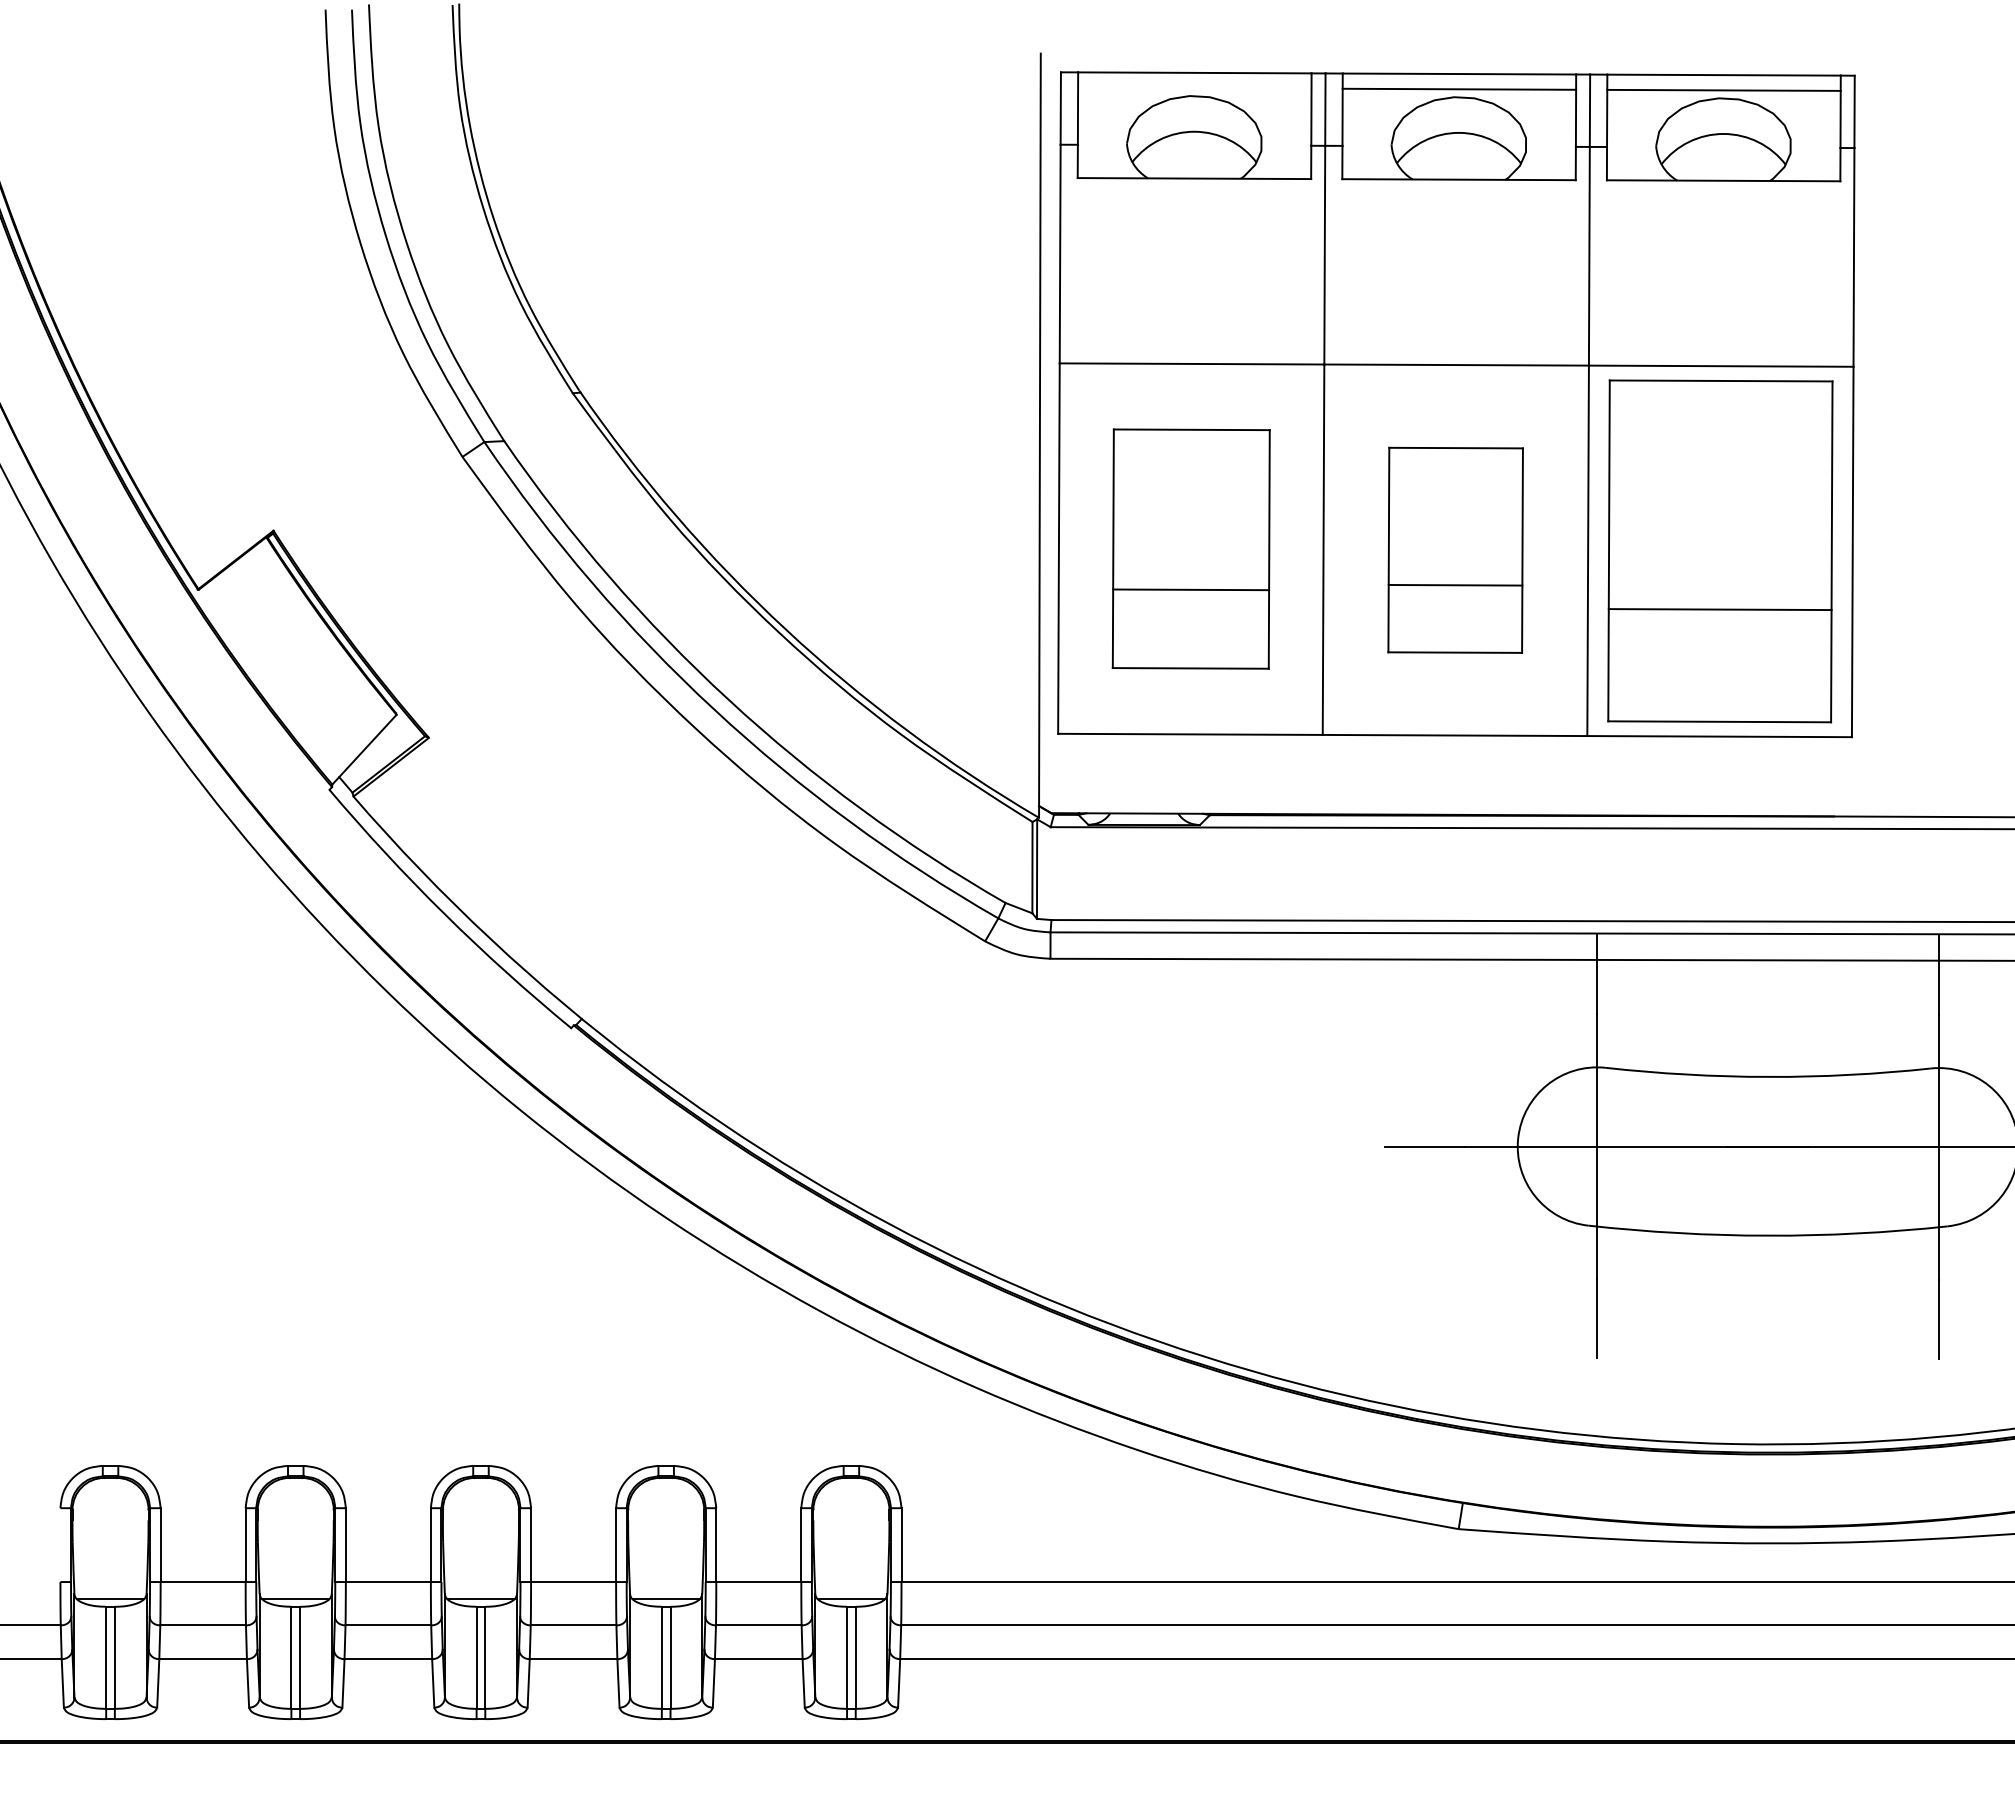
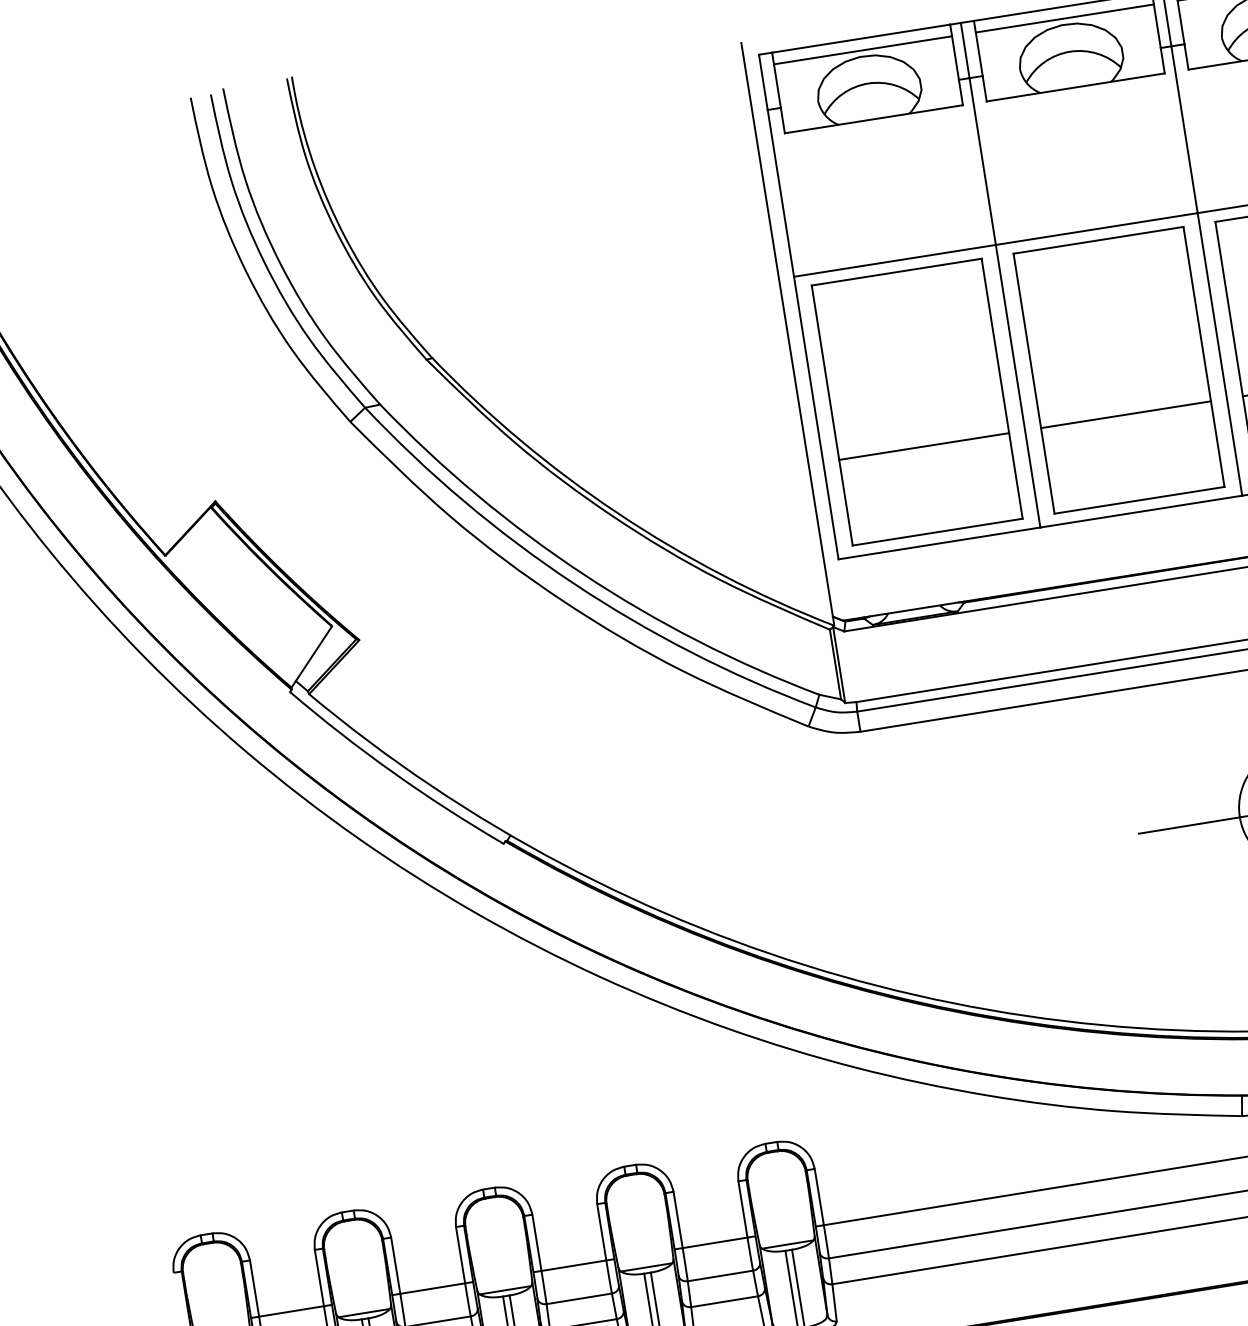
line: (1194, 87) -> (862, 49), added
part: (1191, 548) -> (917, 401), size x1.43
part: (1455, 550) -> (1118, 370), size x1.67

